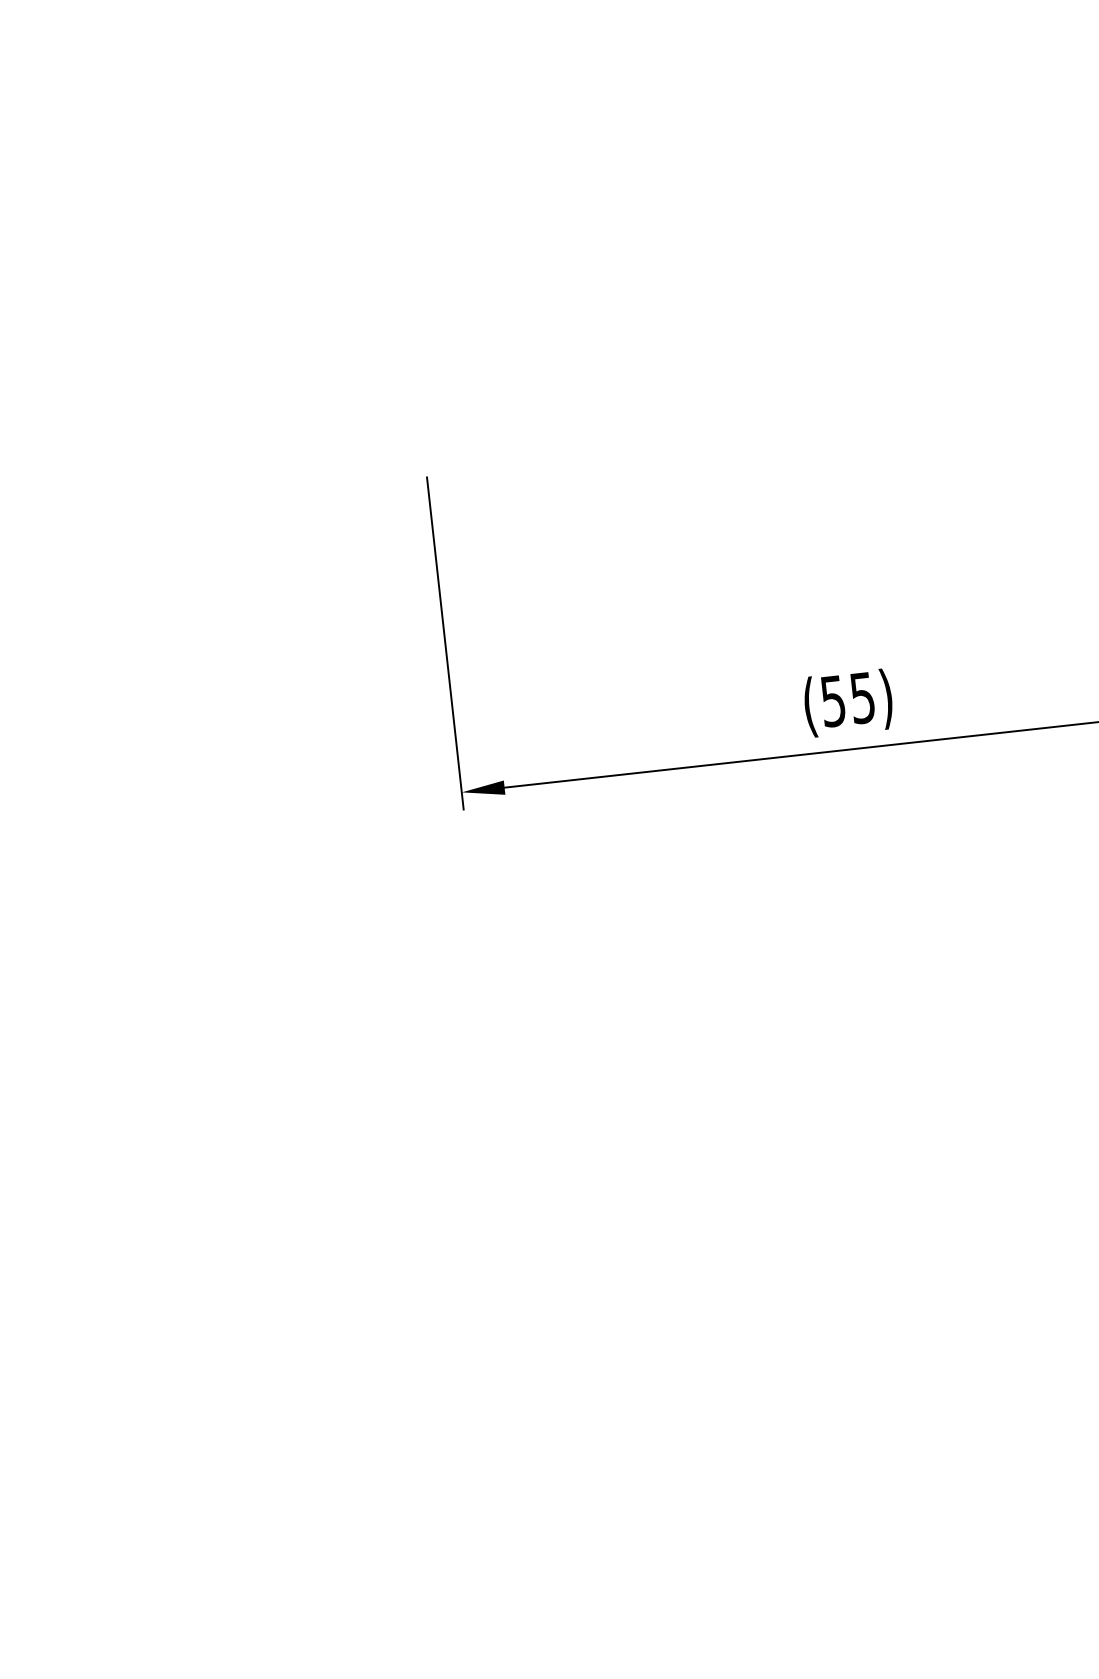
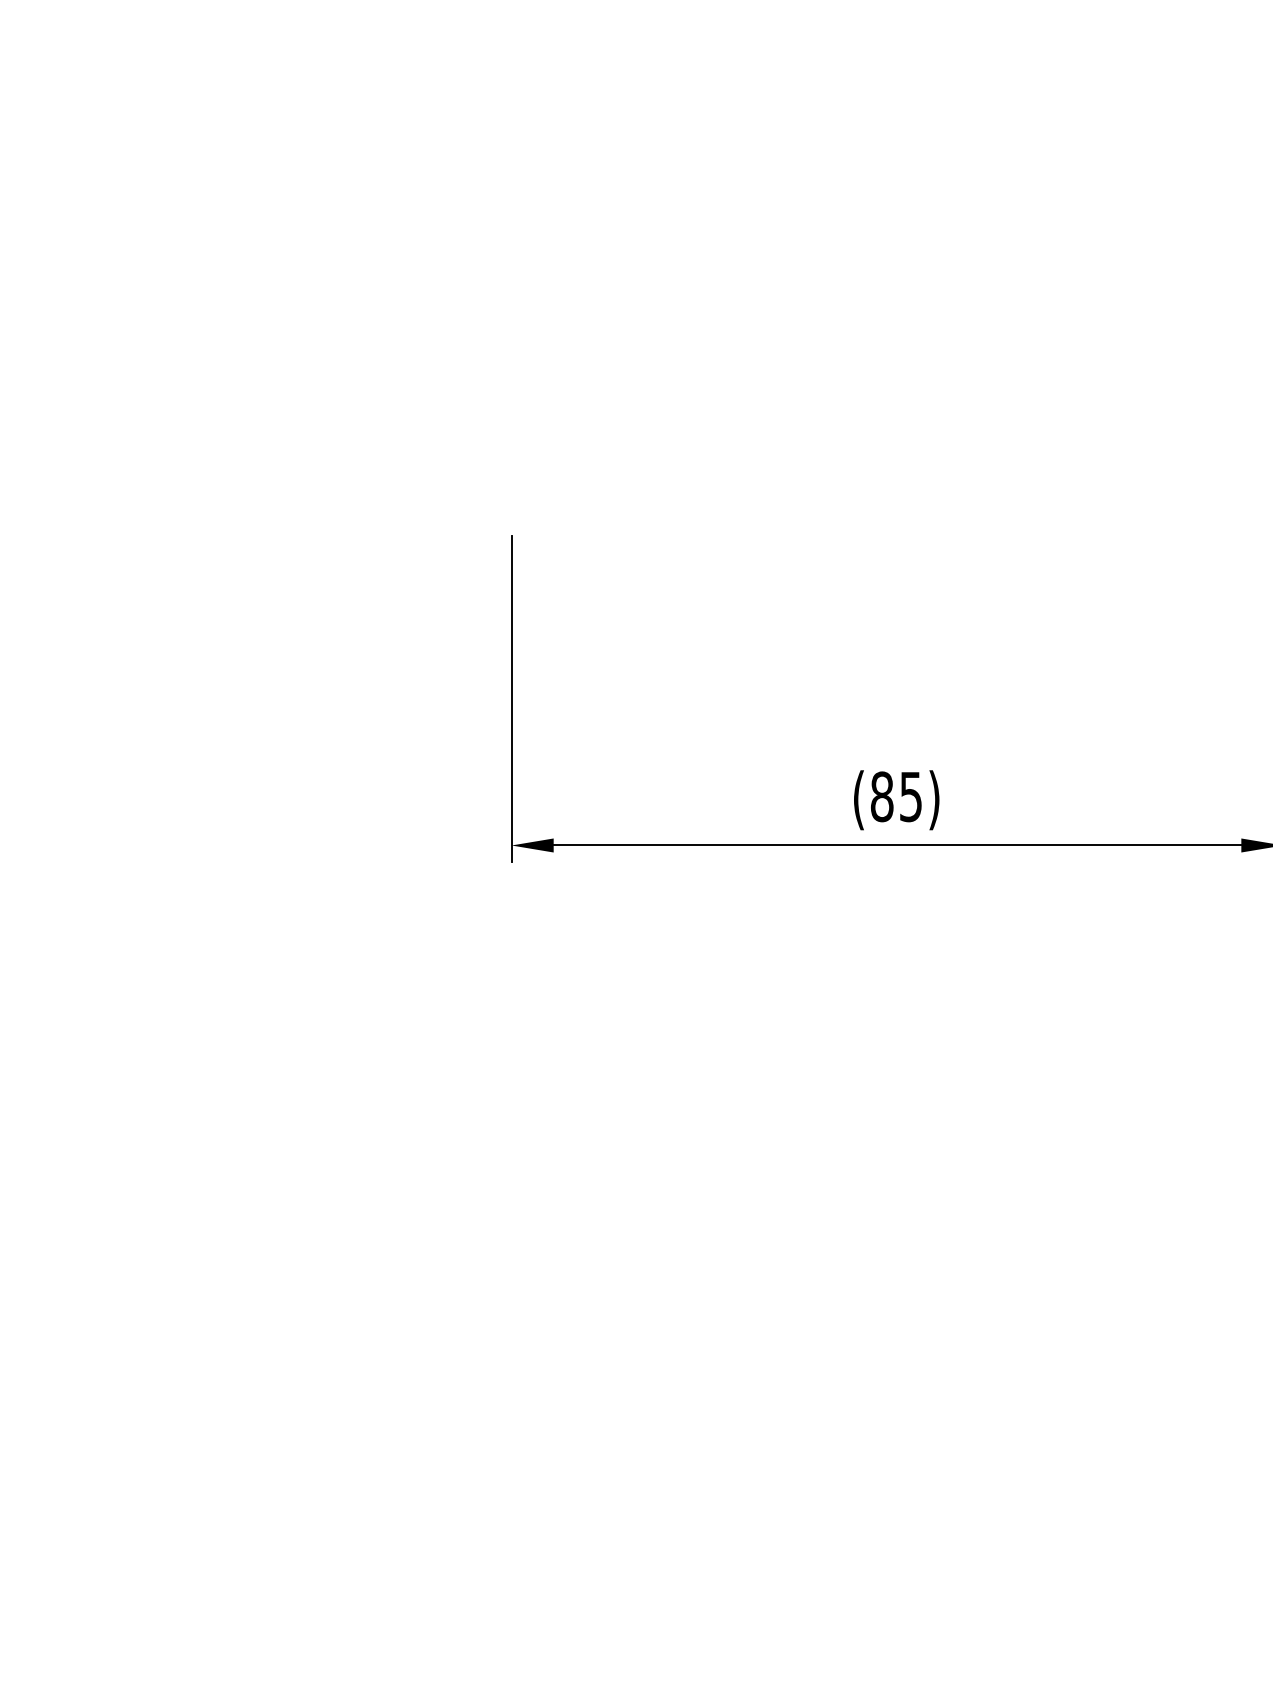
text: (833, 700) -> (882, 796), (55) -> (85)

